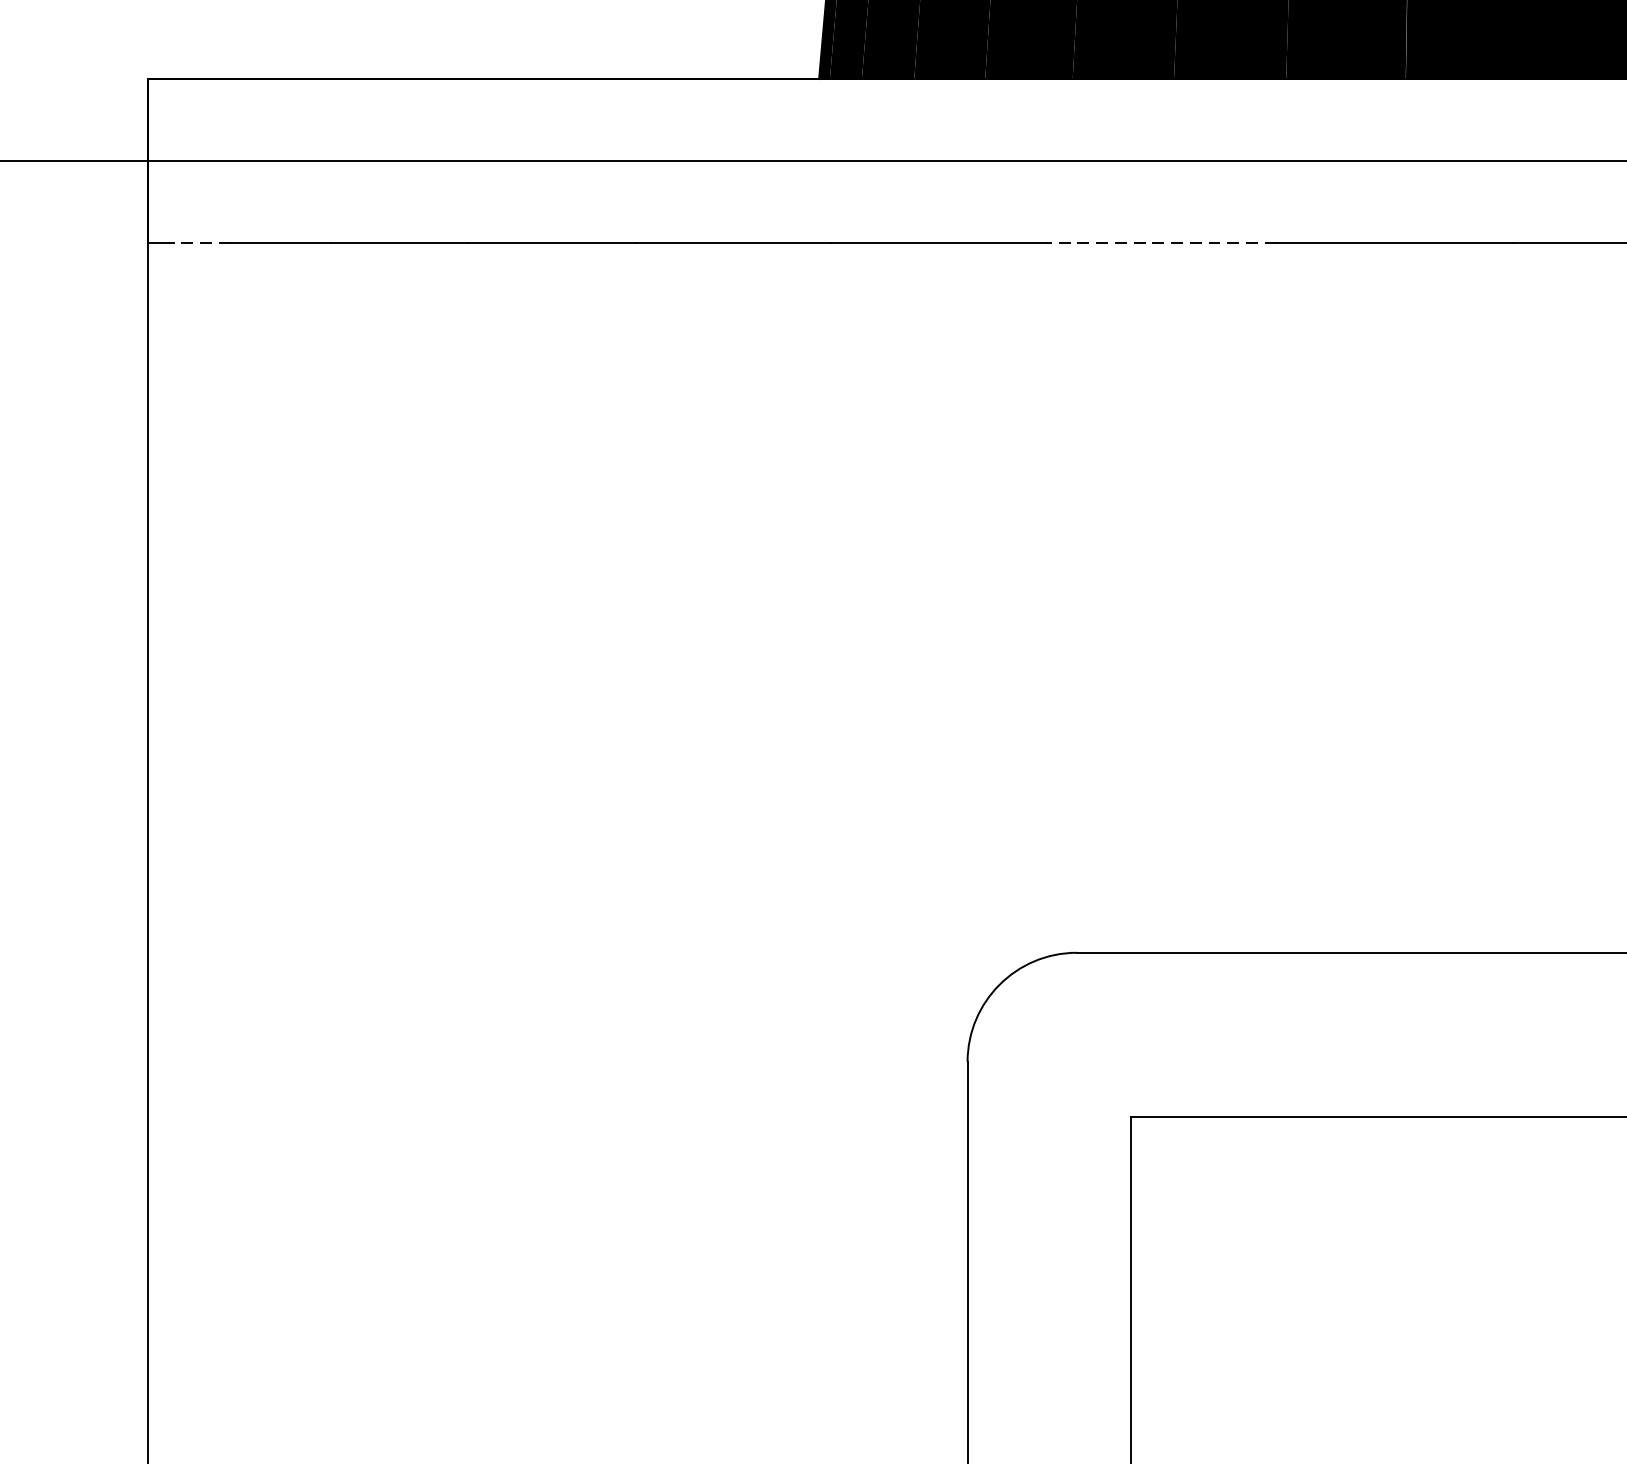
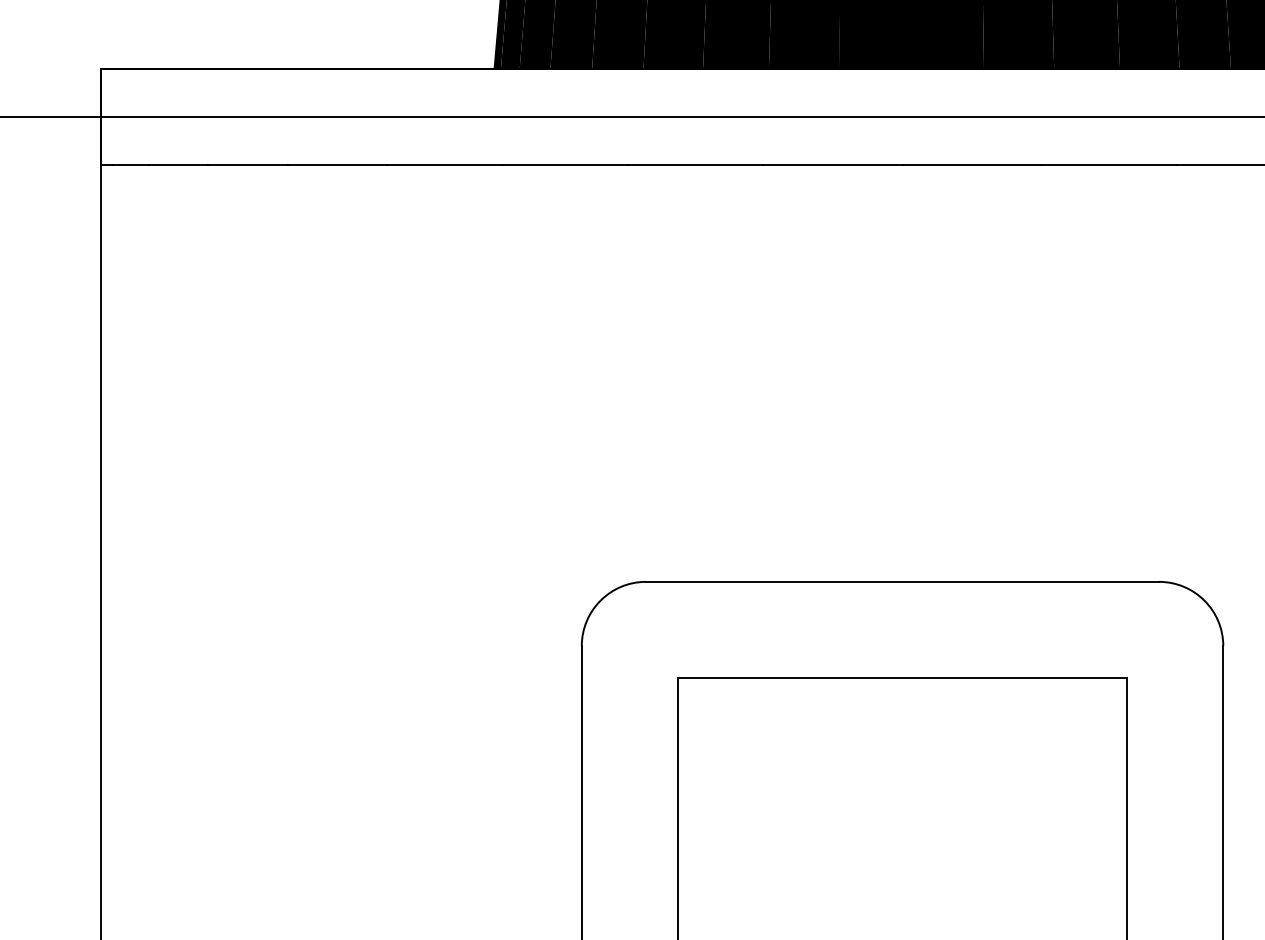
line: (199, 242) -> (130, 164), dashed -> solid
line: (1161, 242) -> (695, 164), dashed -> solid

